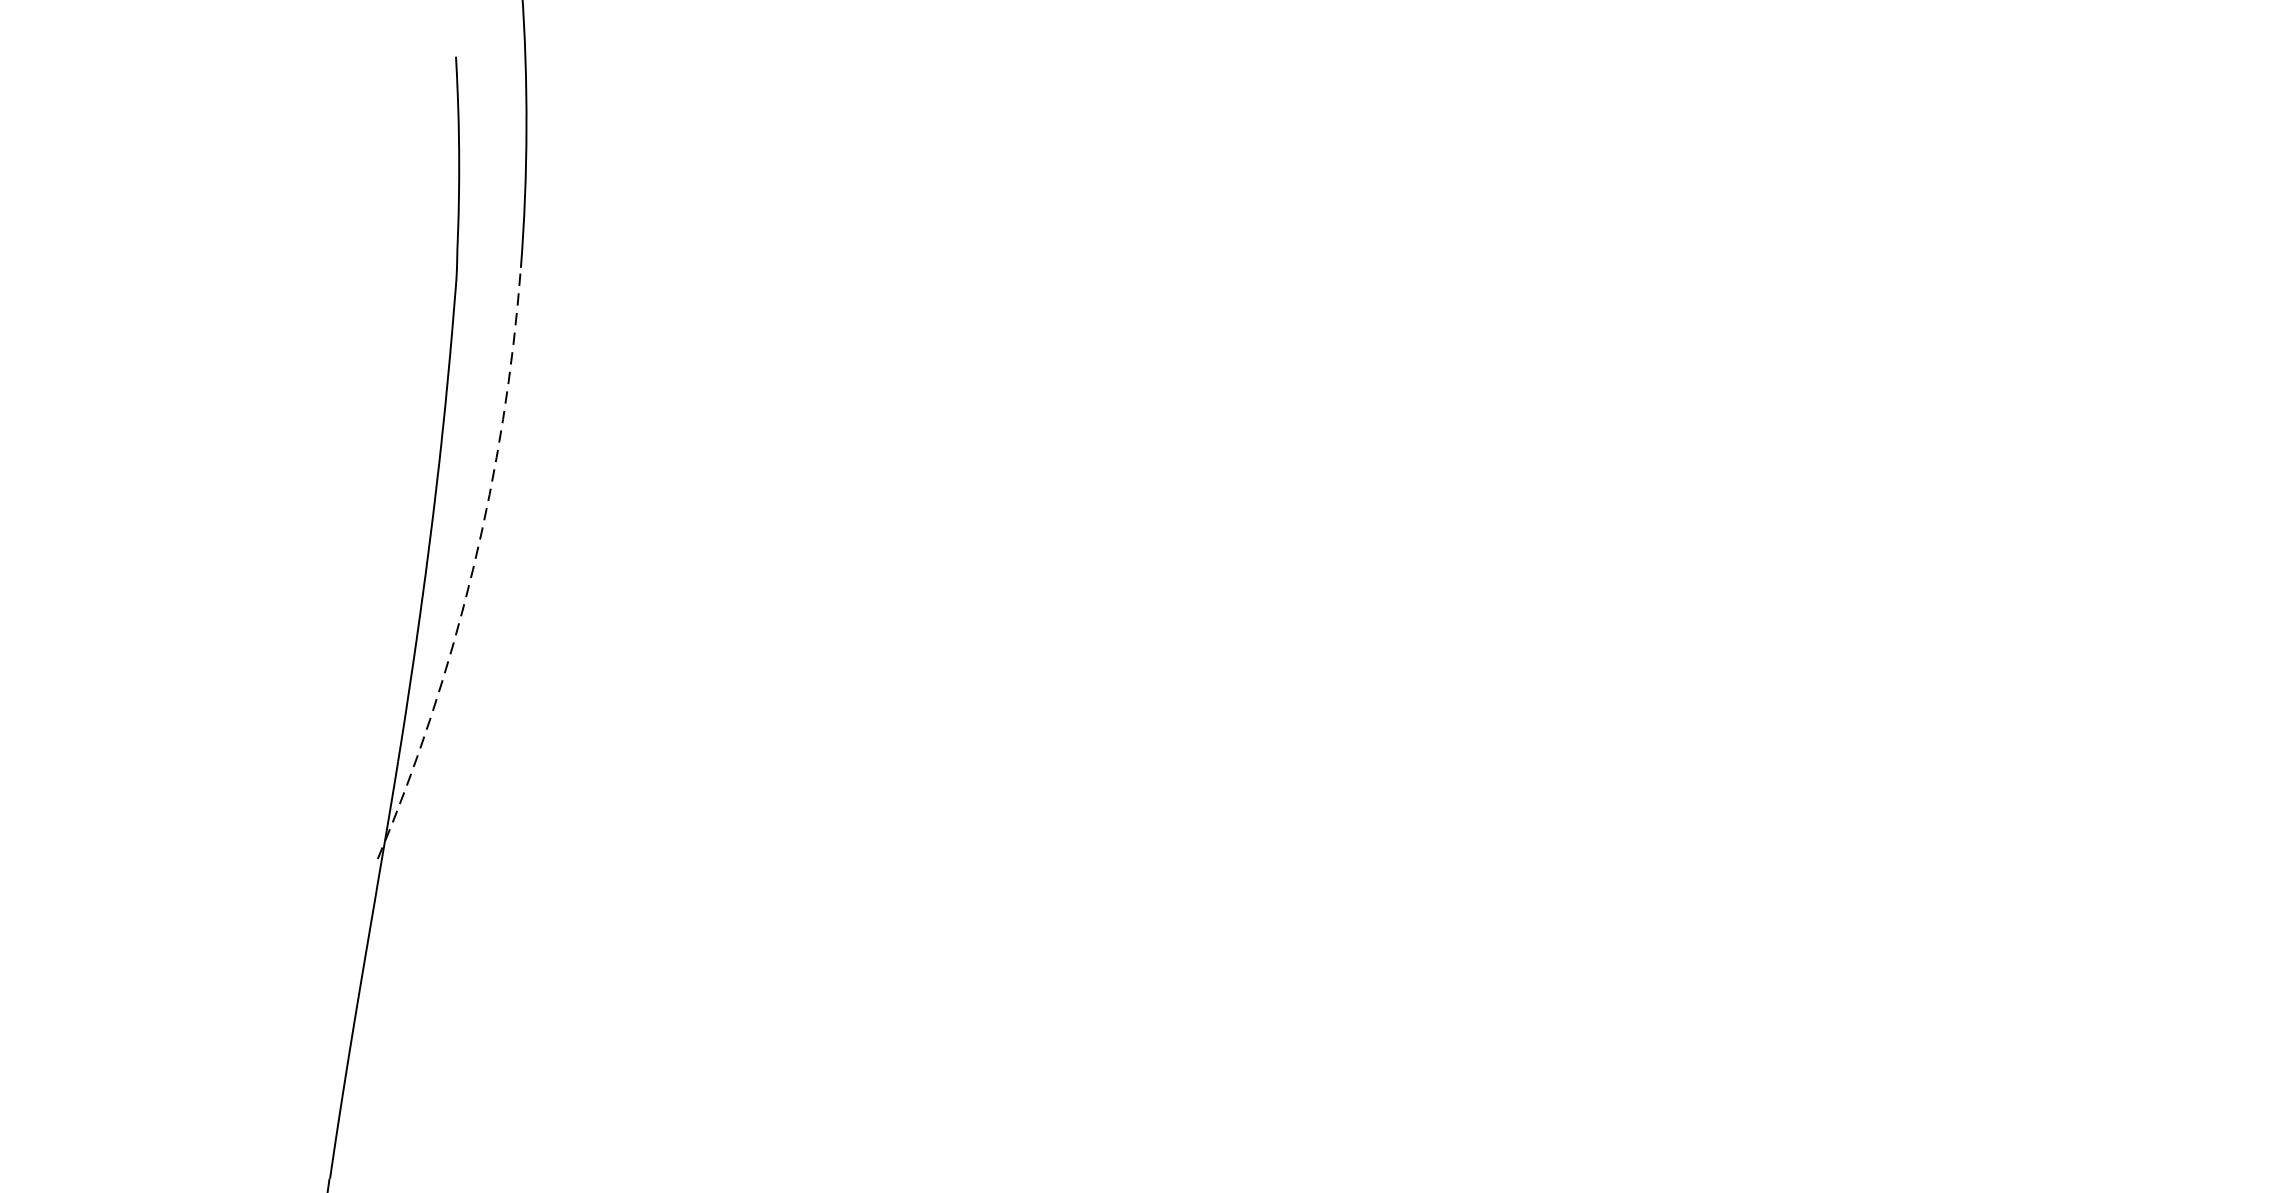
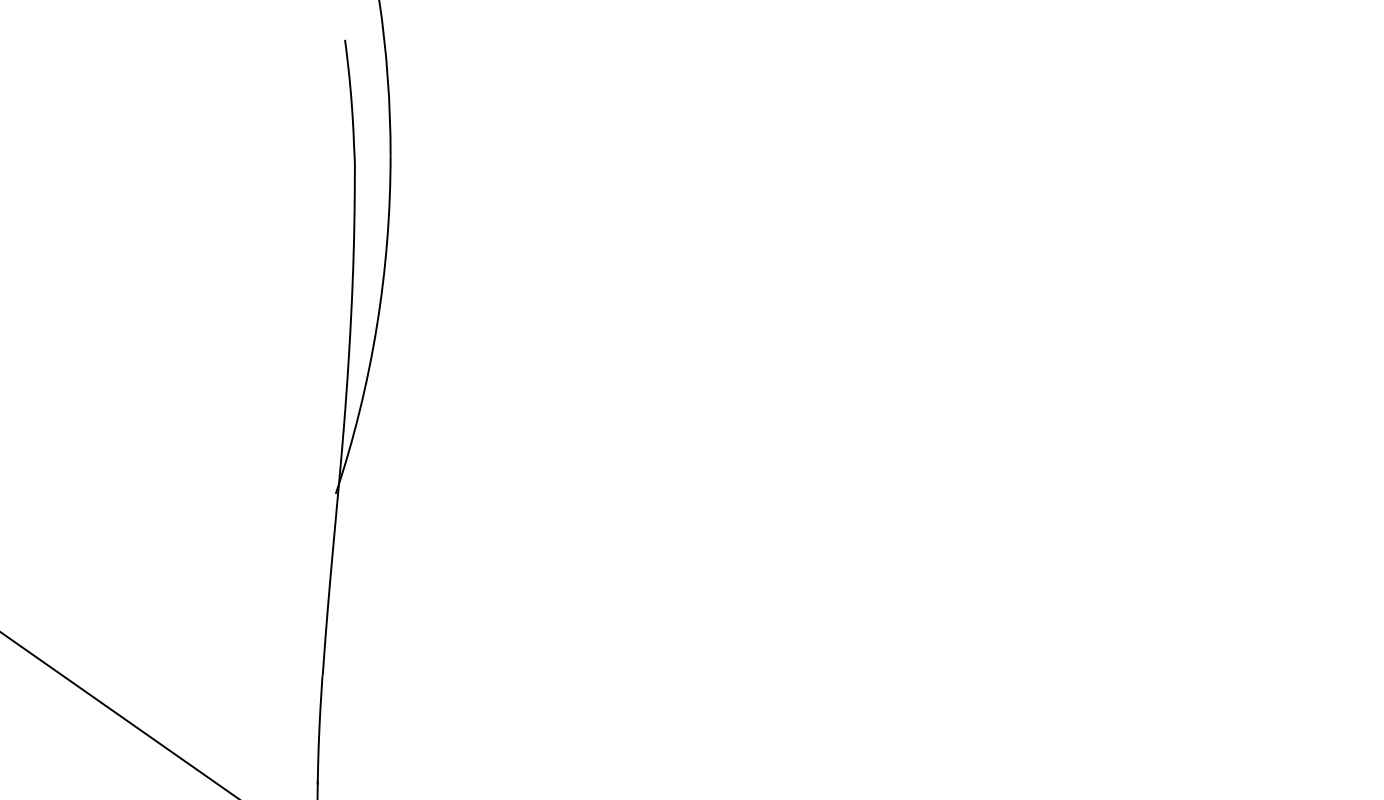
arc: (472, 568) -> (376, 326), dashed -> solid

